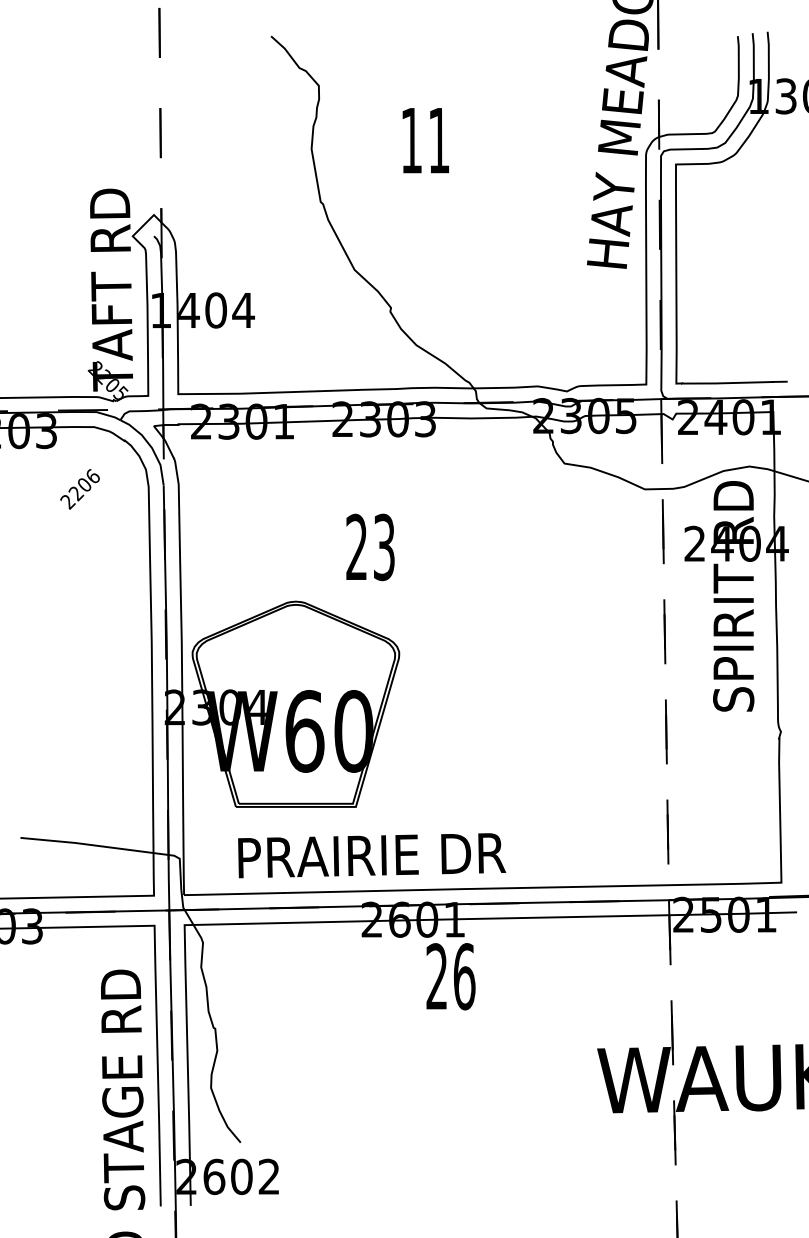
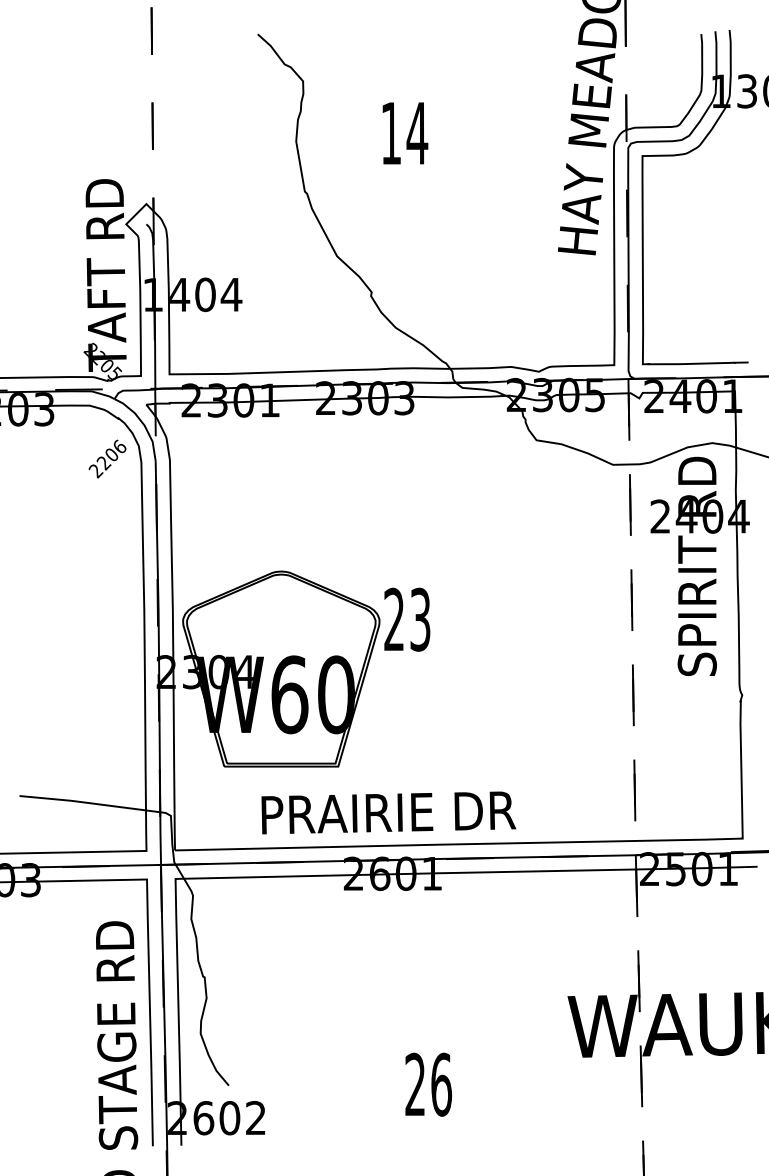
text: (438, 140) -> (416, 133), 11 -> 14
text: (79, 489) -> (107, 459), moved
text: (370, 547) -> (407, 619), moved
text: (372, 855) -> (389, 812), moved
text: (450, 976) -> (428, 1084), moved

